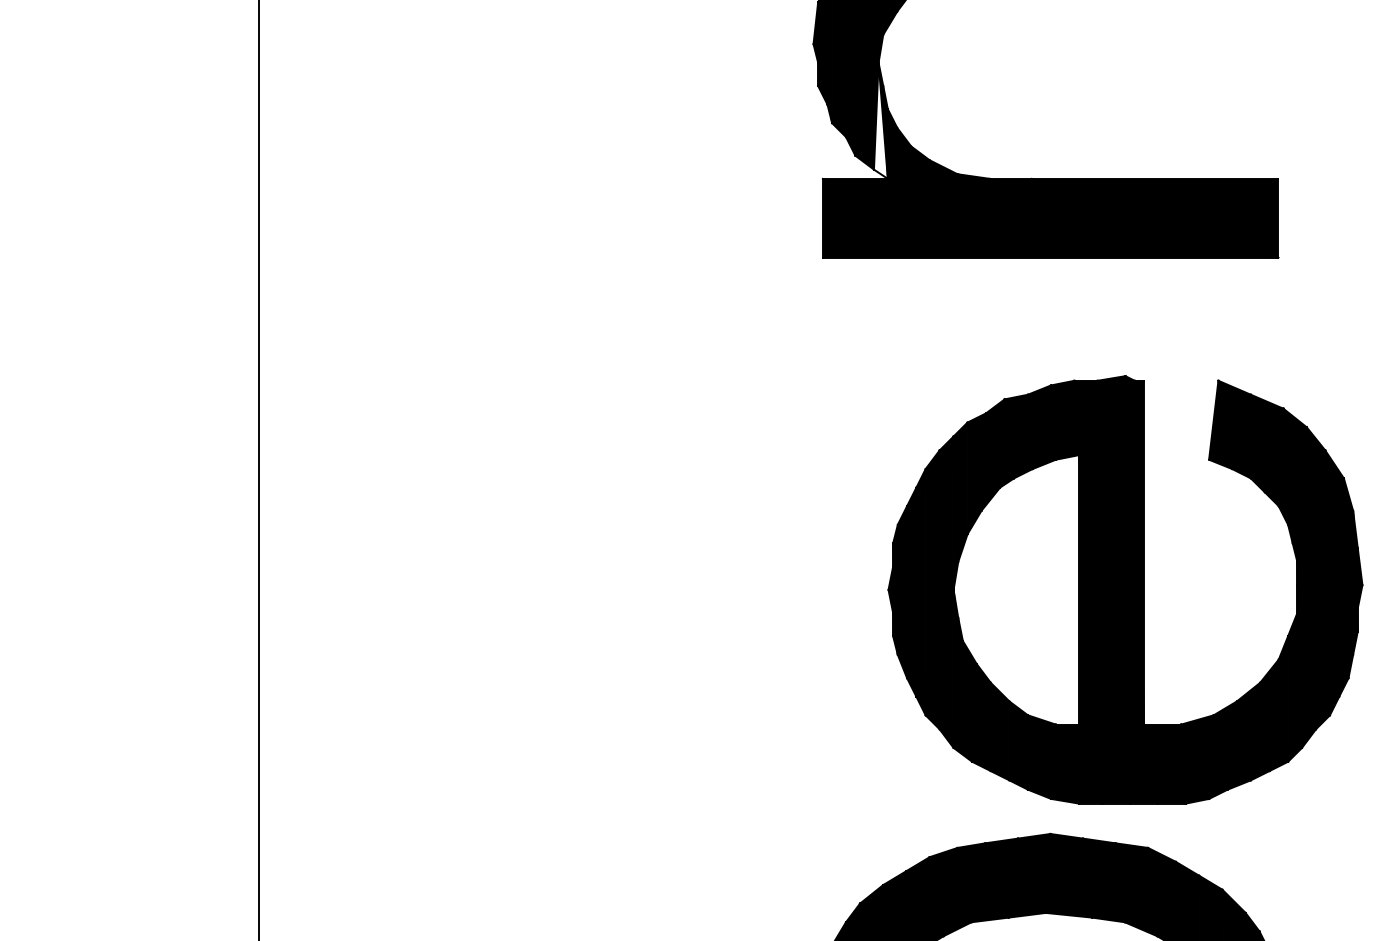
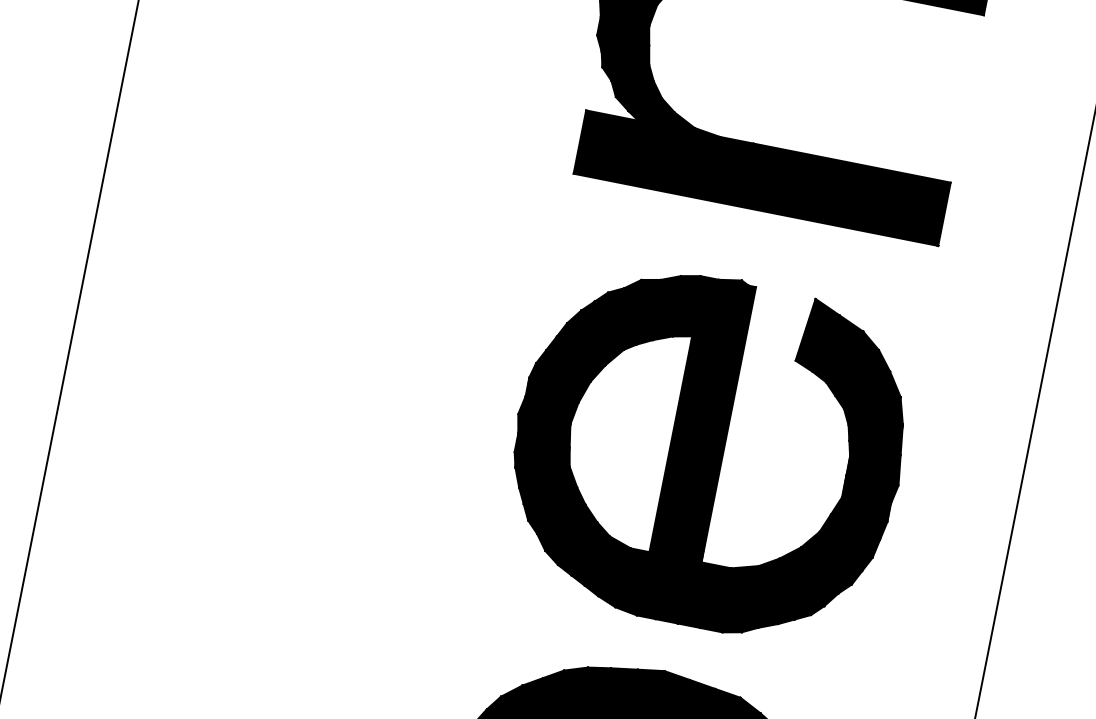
fill: (880, 120) -> (641, 72), added
part: (1125, 589) -> (708, 451), moved

